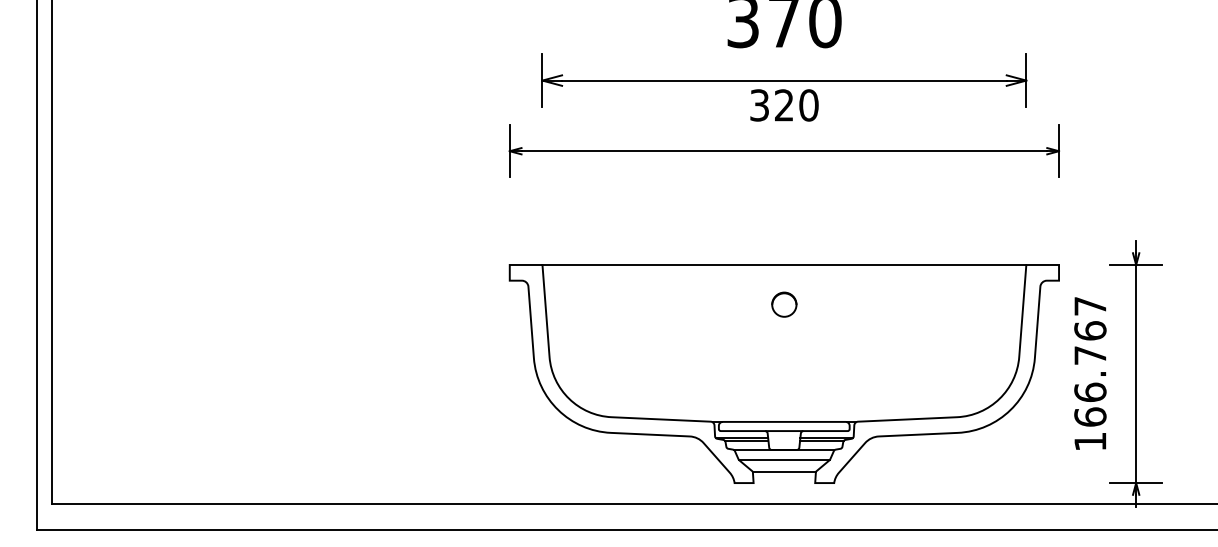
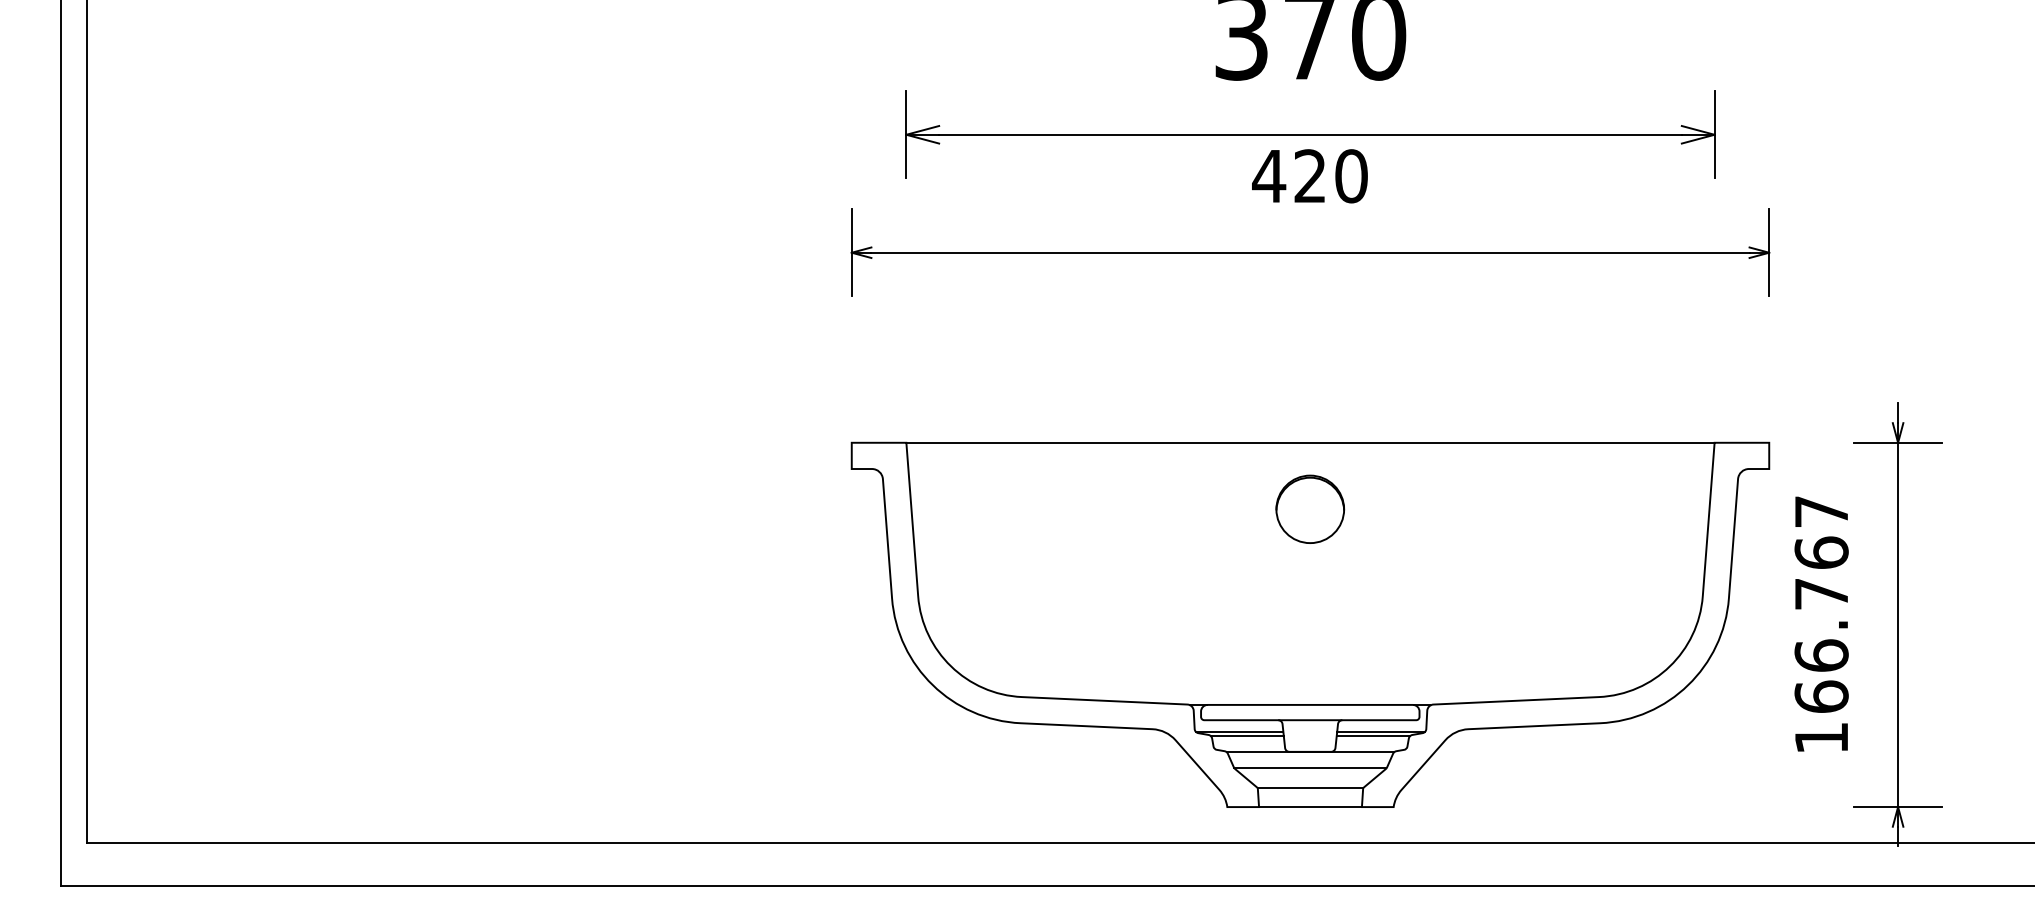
text: (759, 105) -> (1268, 176), 320 -> 420
part: (784, 304) -> (1310, 508), size x1.67
line: (783, 483) -> (1308, 807), added

